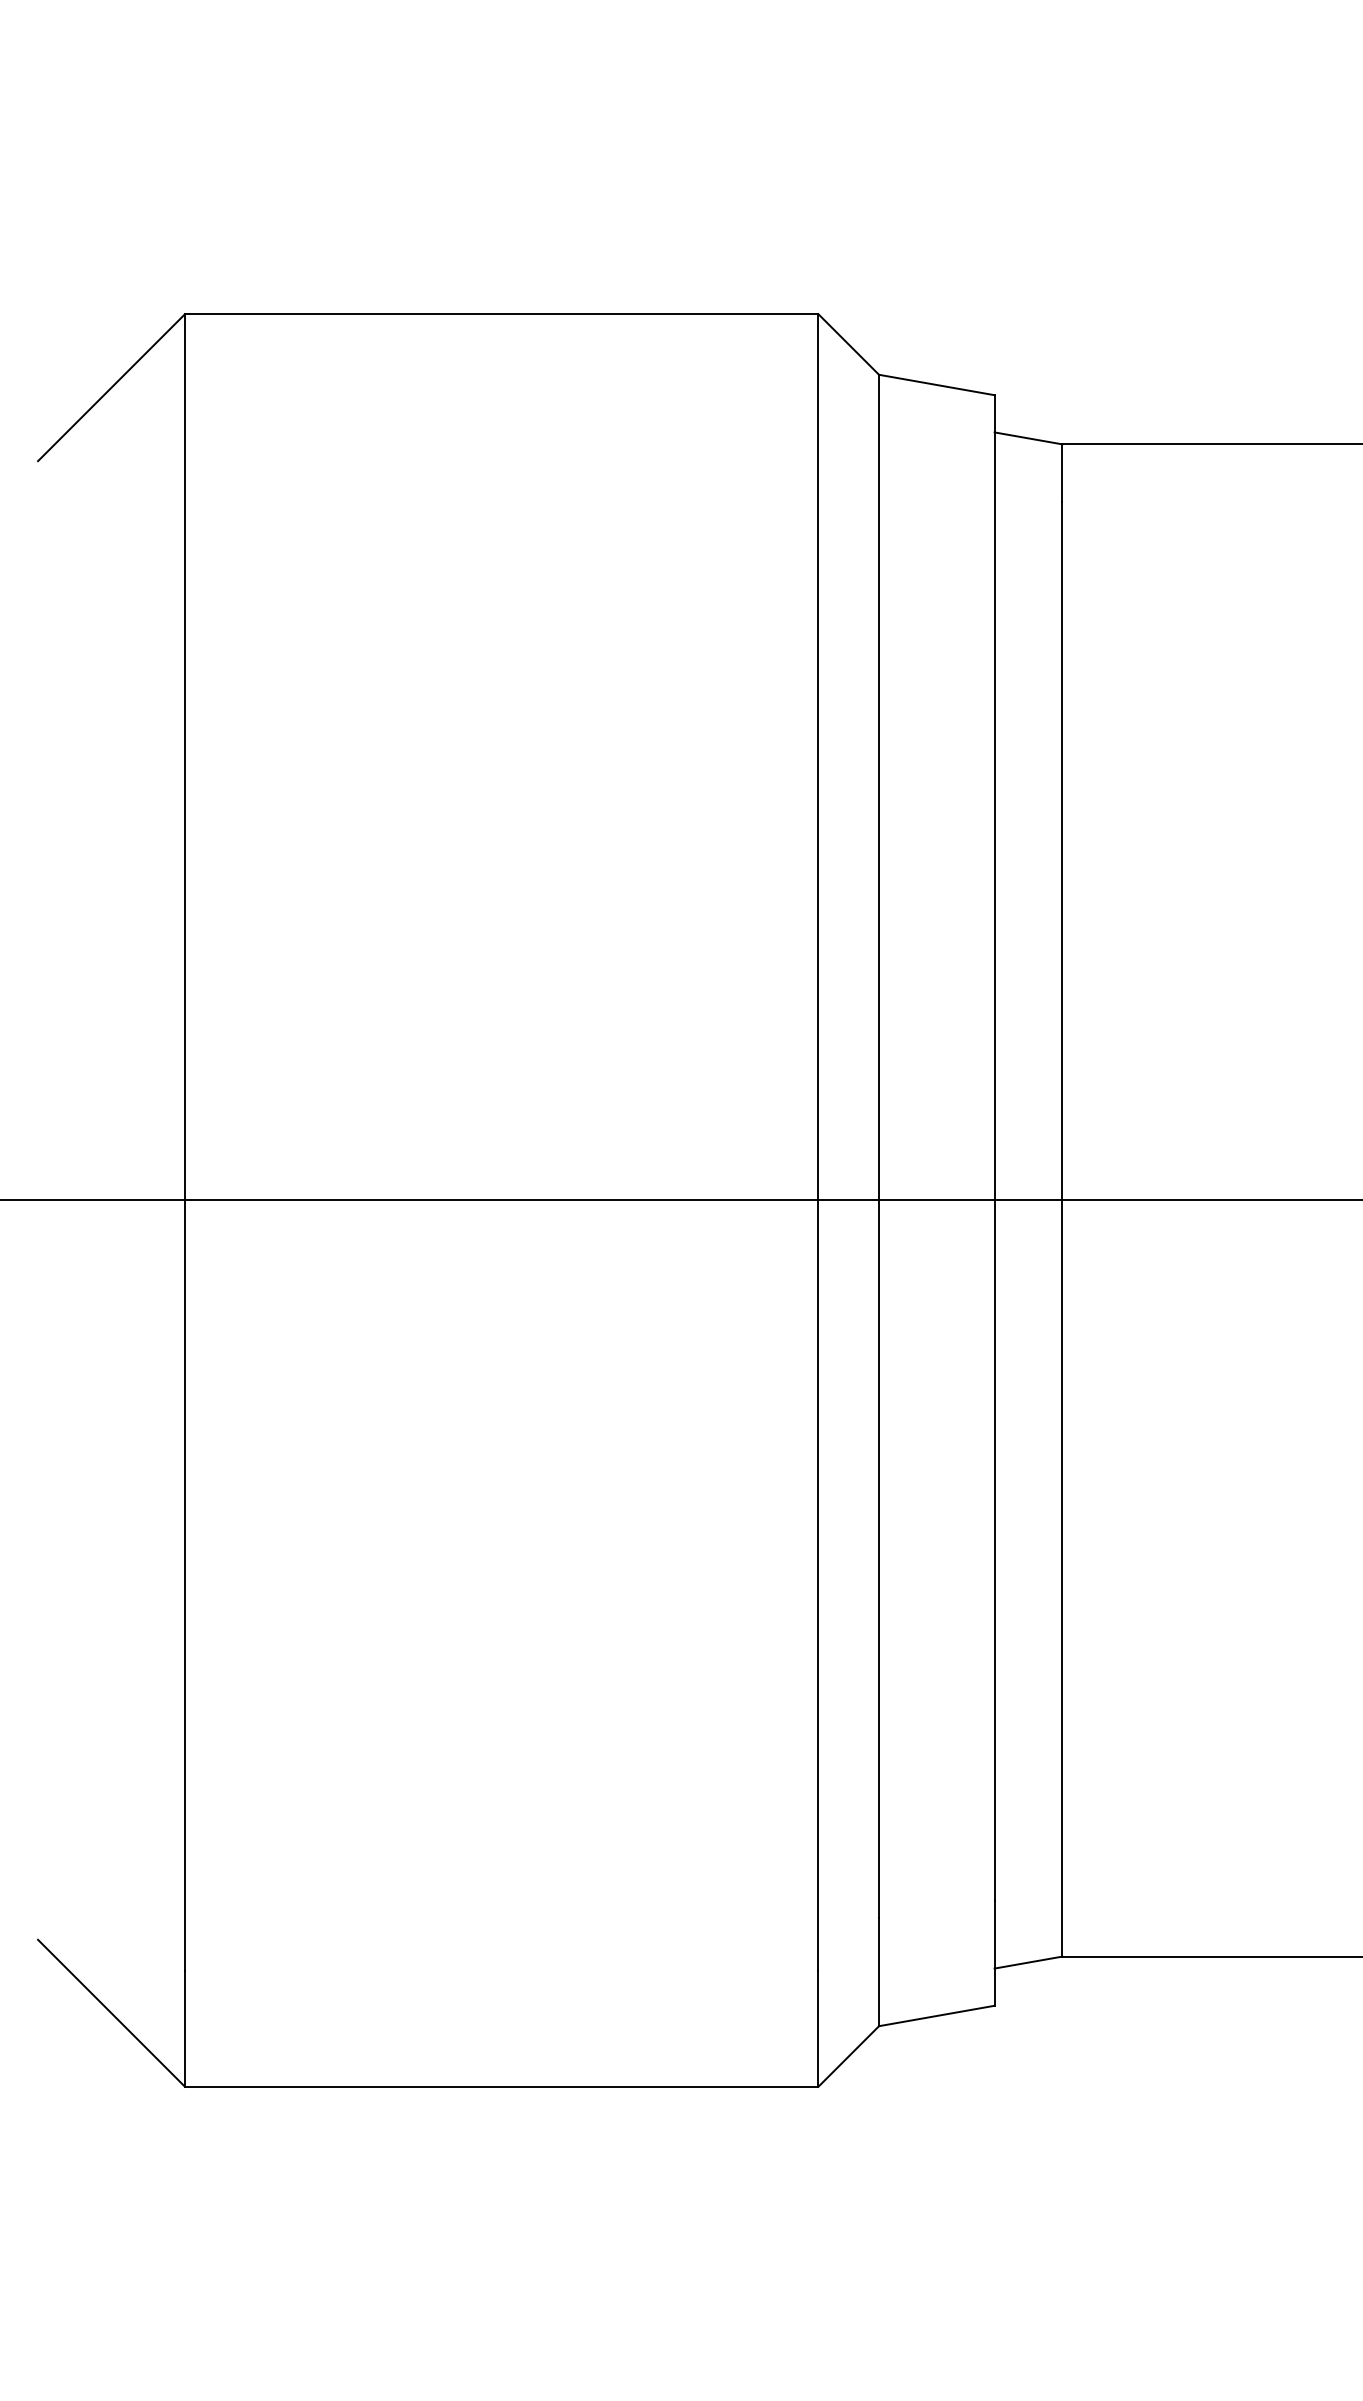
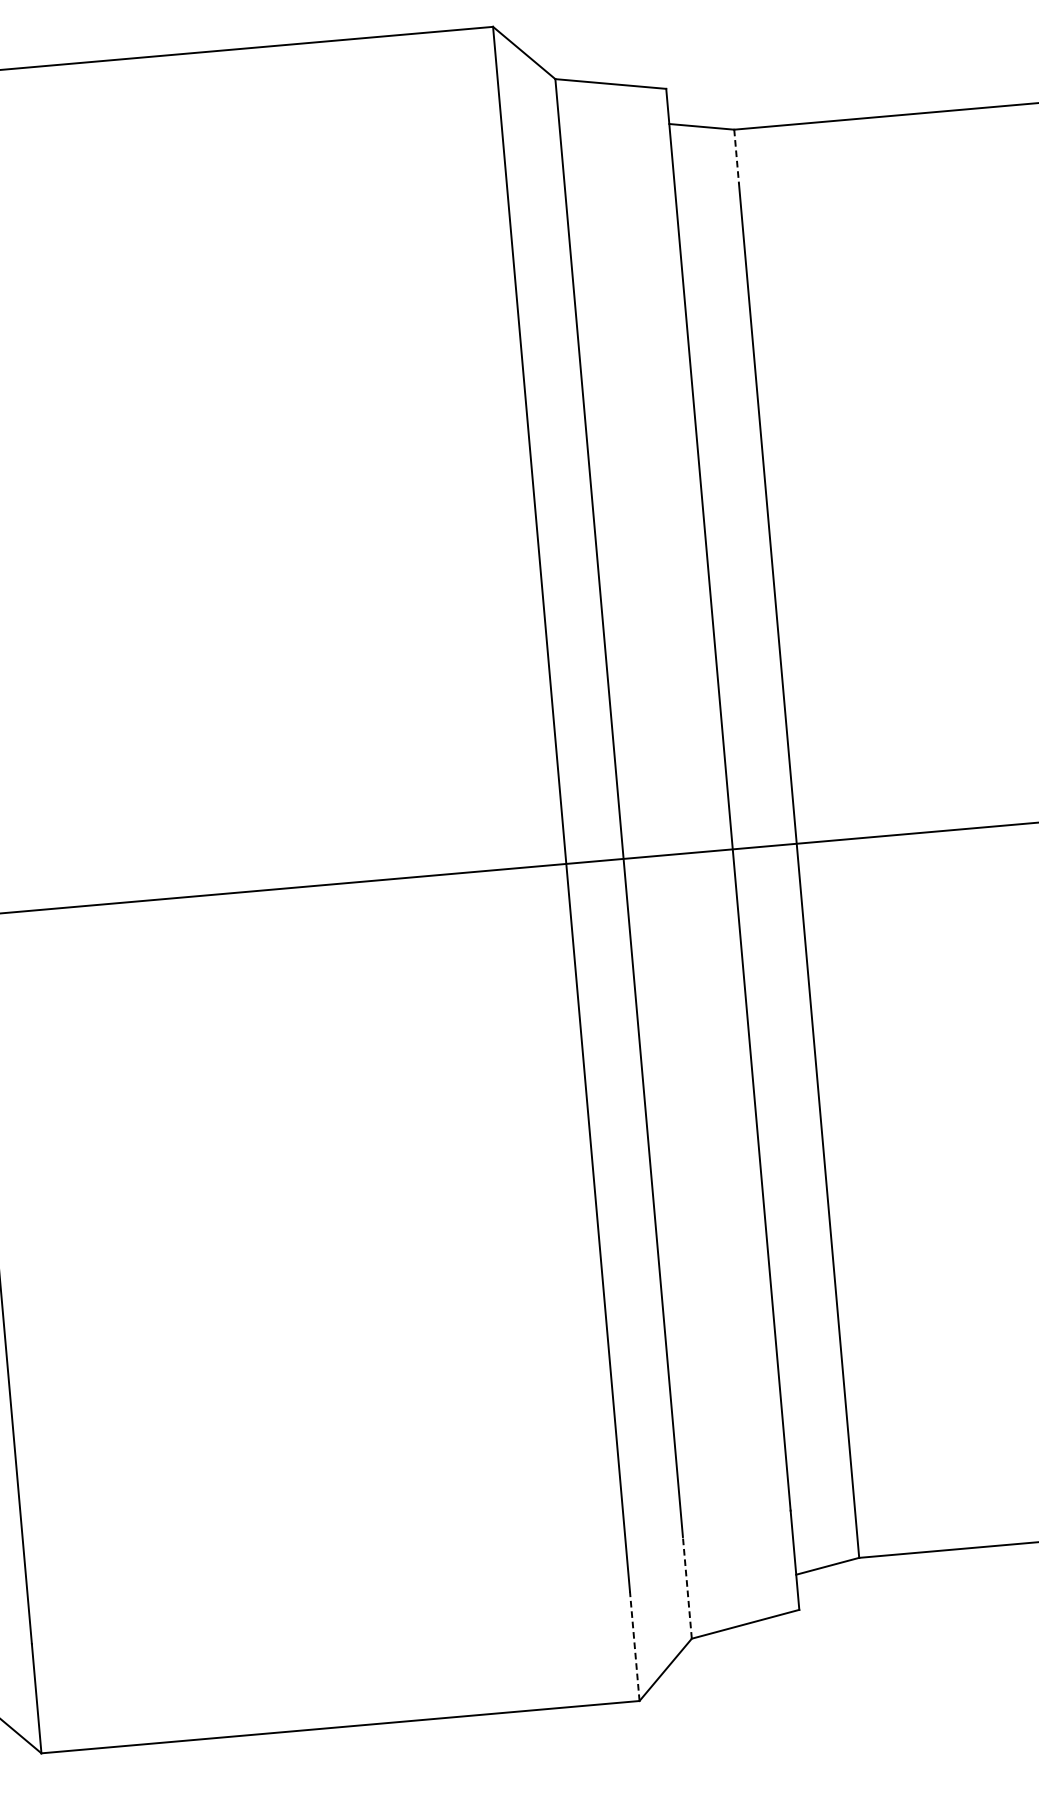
line: (1062, 473) -> (736, 157), solid -> dashed
line: (879, 1972) -> (687, 1587), solid -> dashed
line: (818, 2029) -> (634, 1646), solid -> dashed

